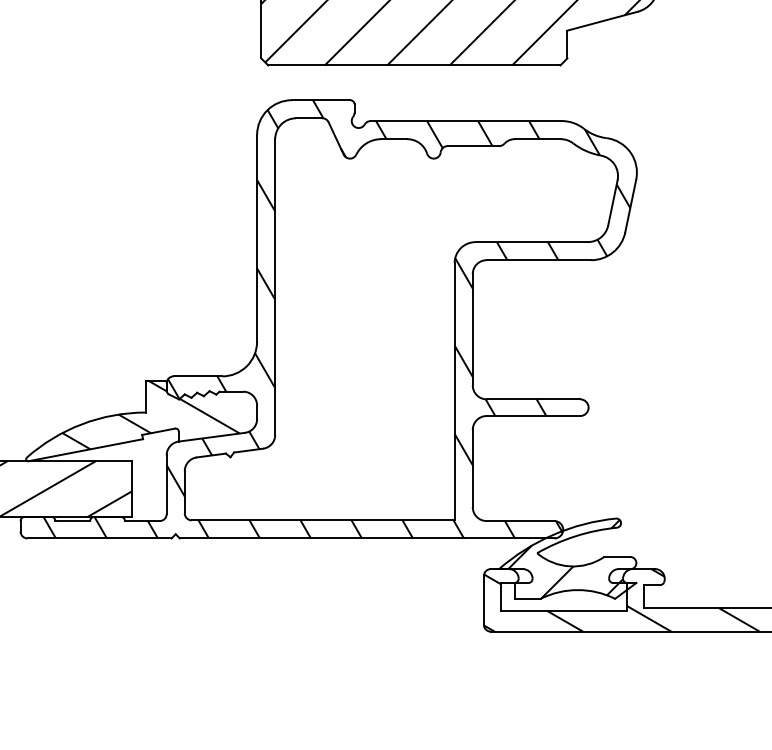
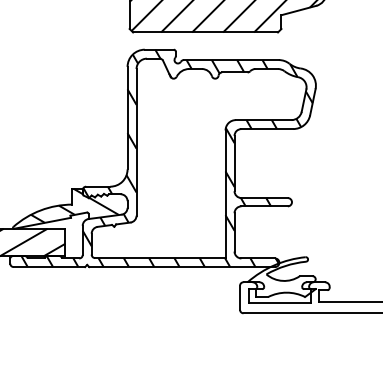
hatch: (565, 557) -> (280, 276), removed
hatch: (621, 599) -> (308, 297), removed

